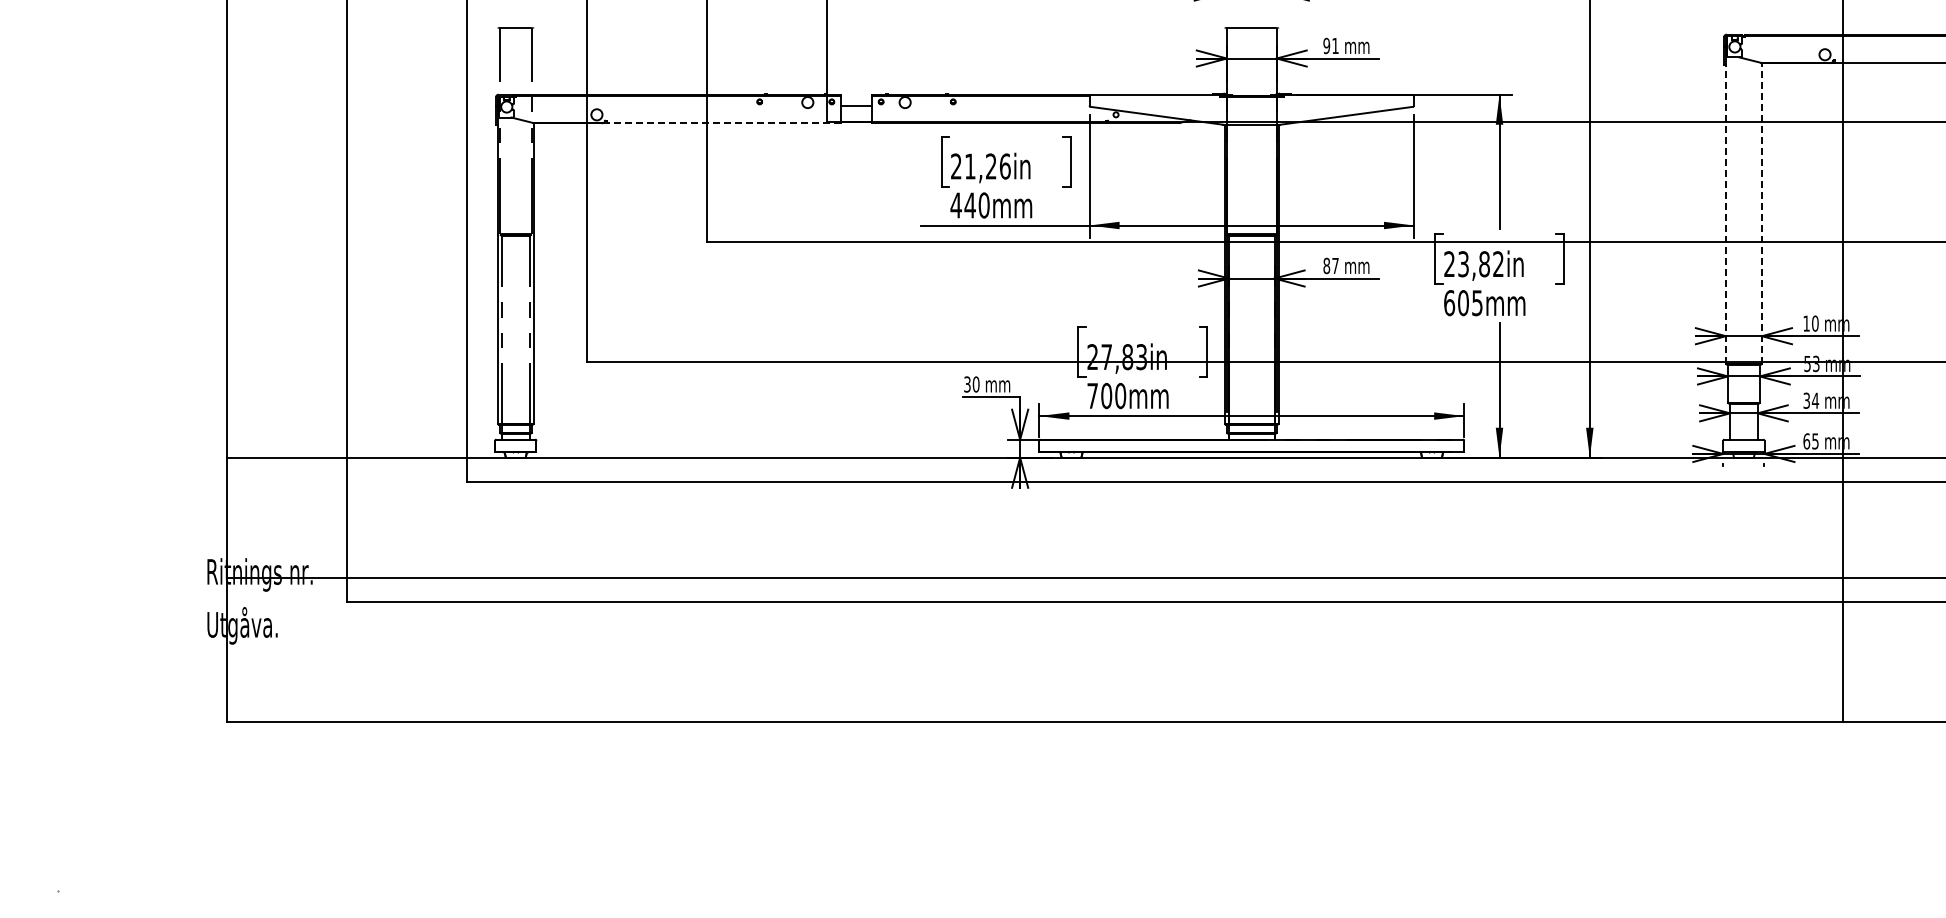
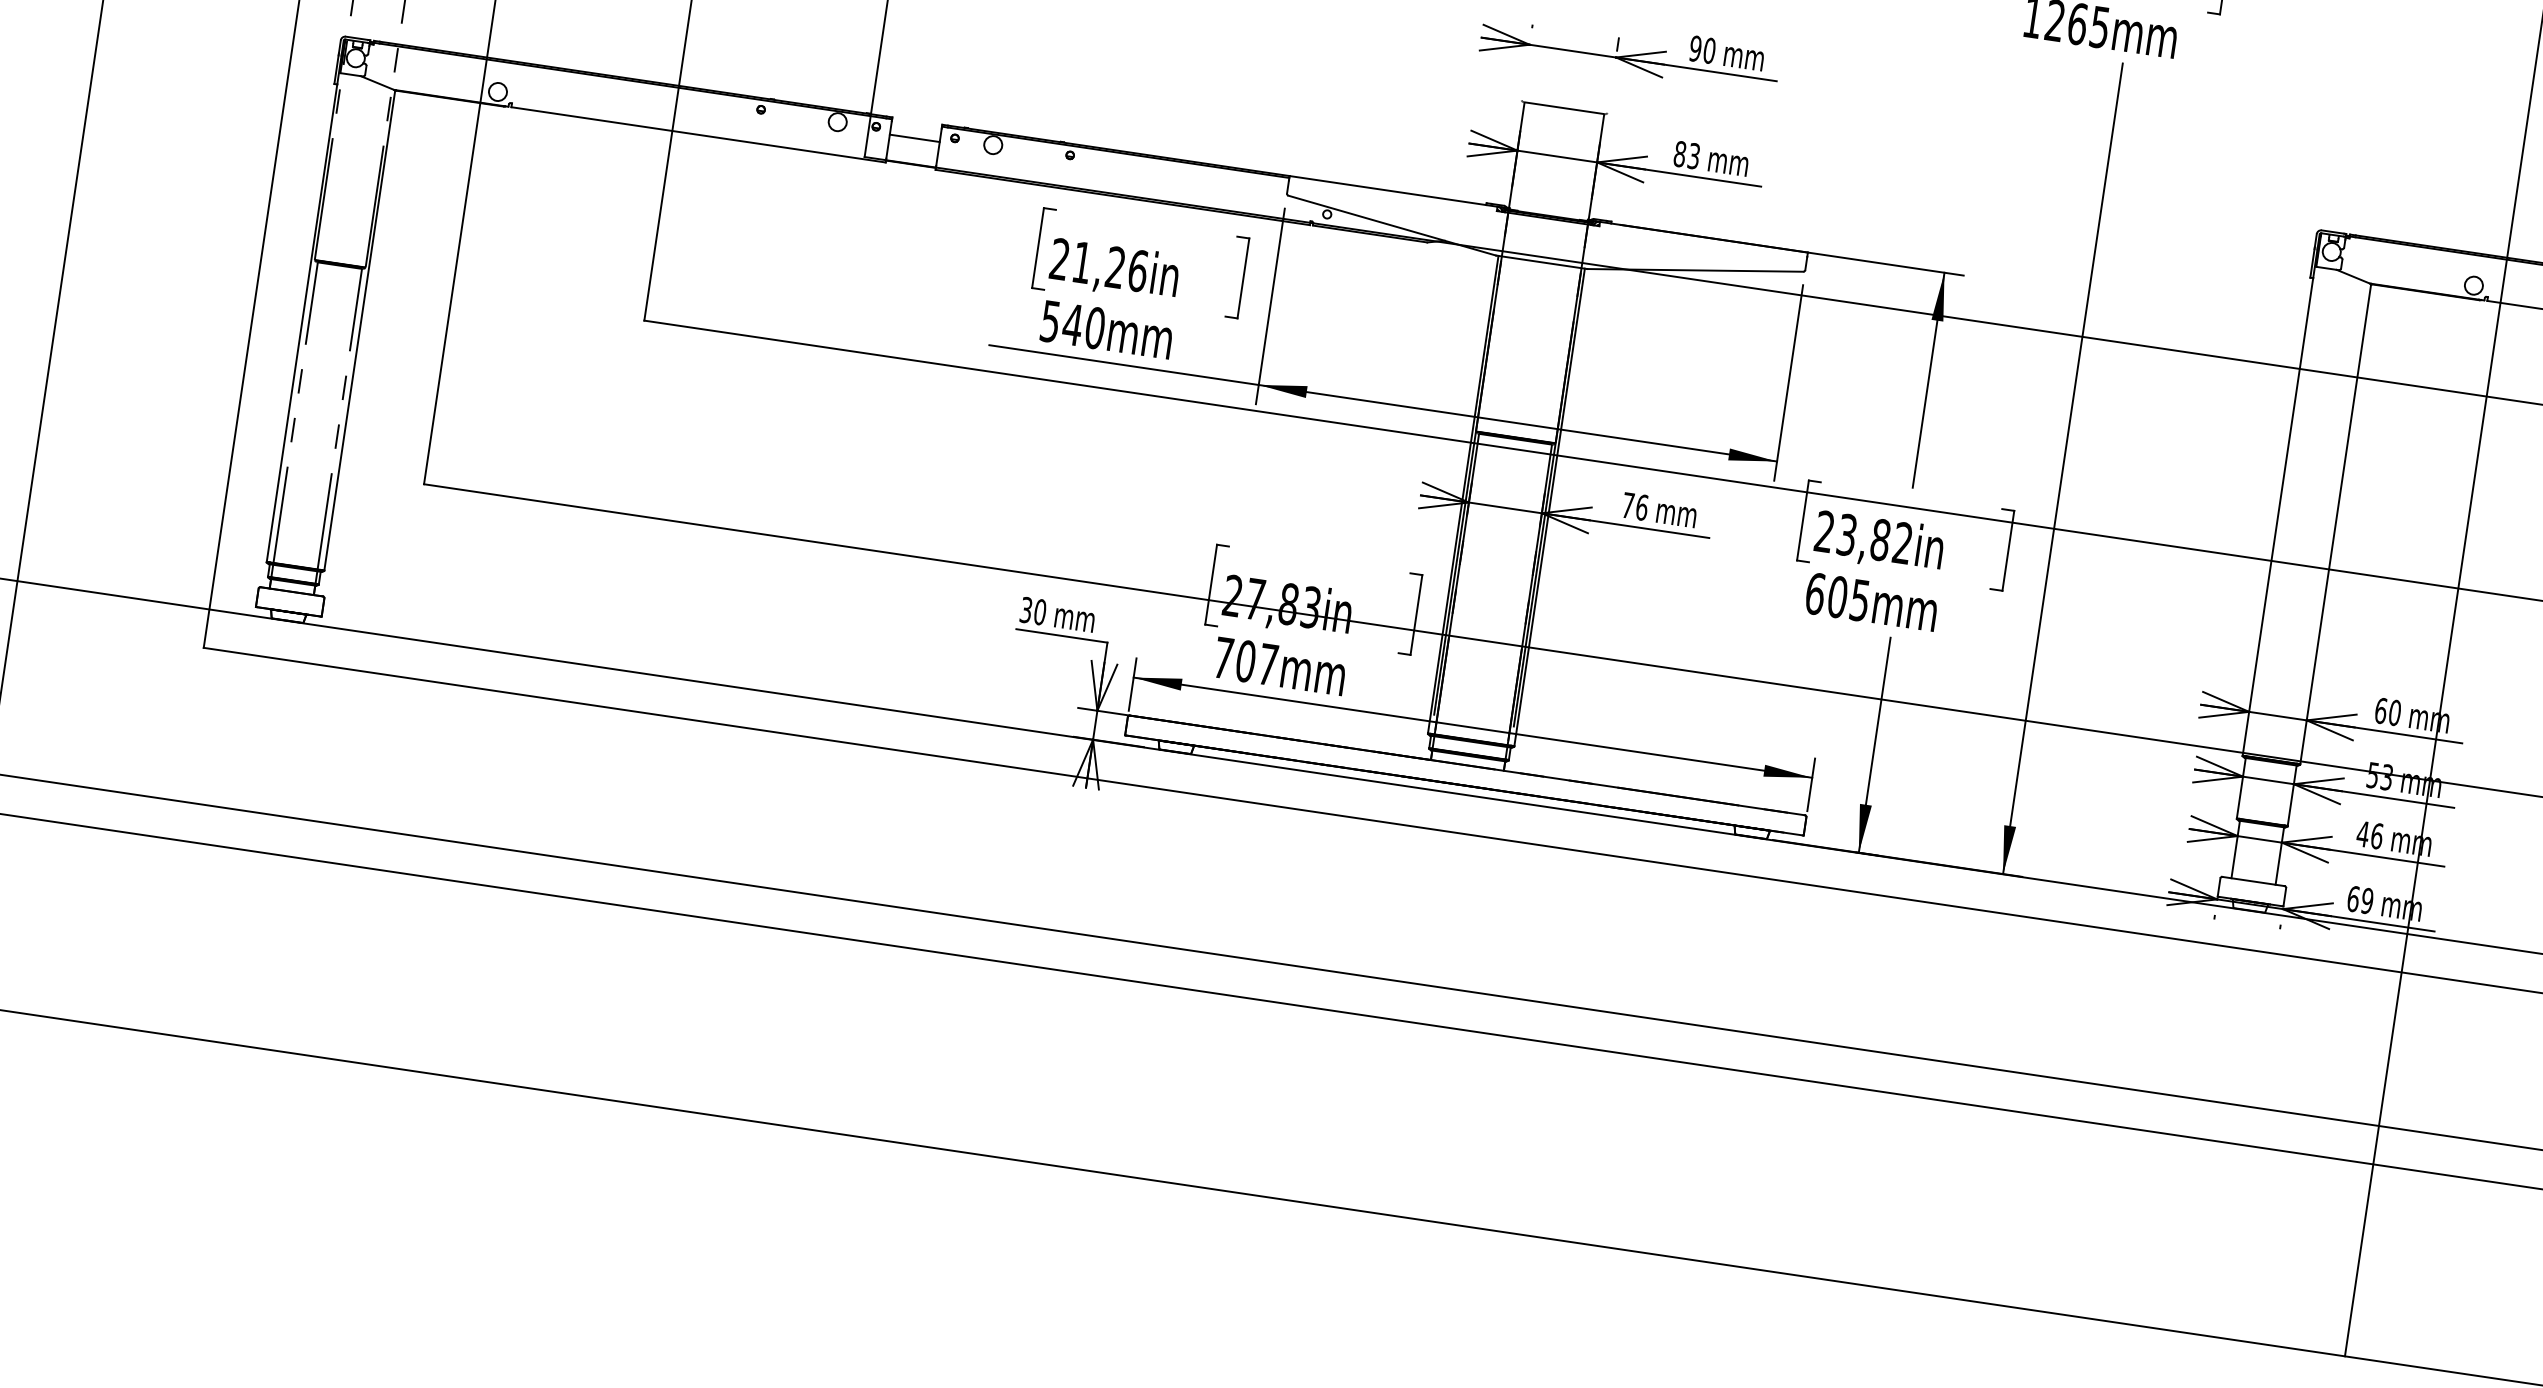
text: (1330, 45) -> (1686, 154), 91 -> 83
line: (723, 122) -> (698, 134), dashed -> solid
text: (955, 205) -> (1049, 321), 440mm -> 540mm
line: (1761, 212) -> (2335, 522), dashed -> solid
line: (1725, 213) -> (2277, 515), dashed -> solid
text: (1330, 265) -> (1634, 505), 87 -> 76
text: (1806, 323) -> (2380, 710), 10 -> 60
text: (1120, 395) -> (1268, 663), 700mm -> 707mm
text: (1811, 400) -> (2370, 834), 34 -> 46
text: (1815, 441) -> (2367, 901), 65 -> 69

